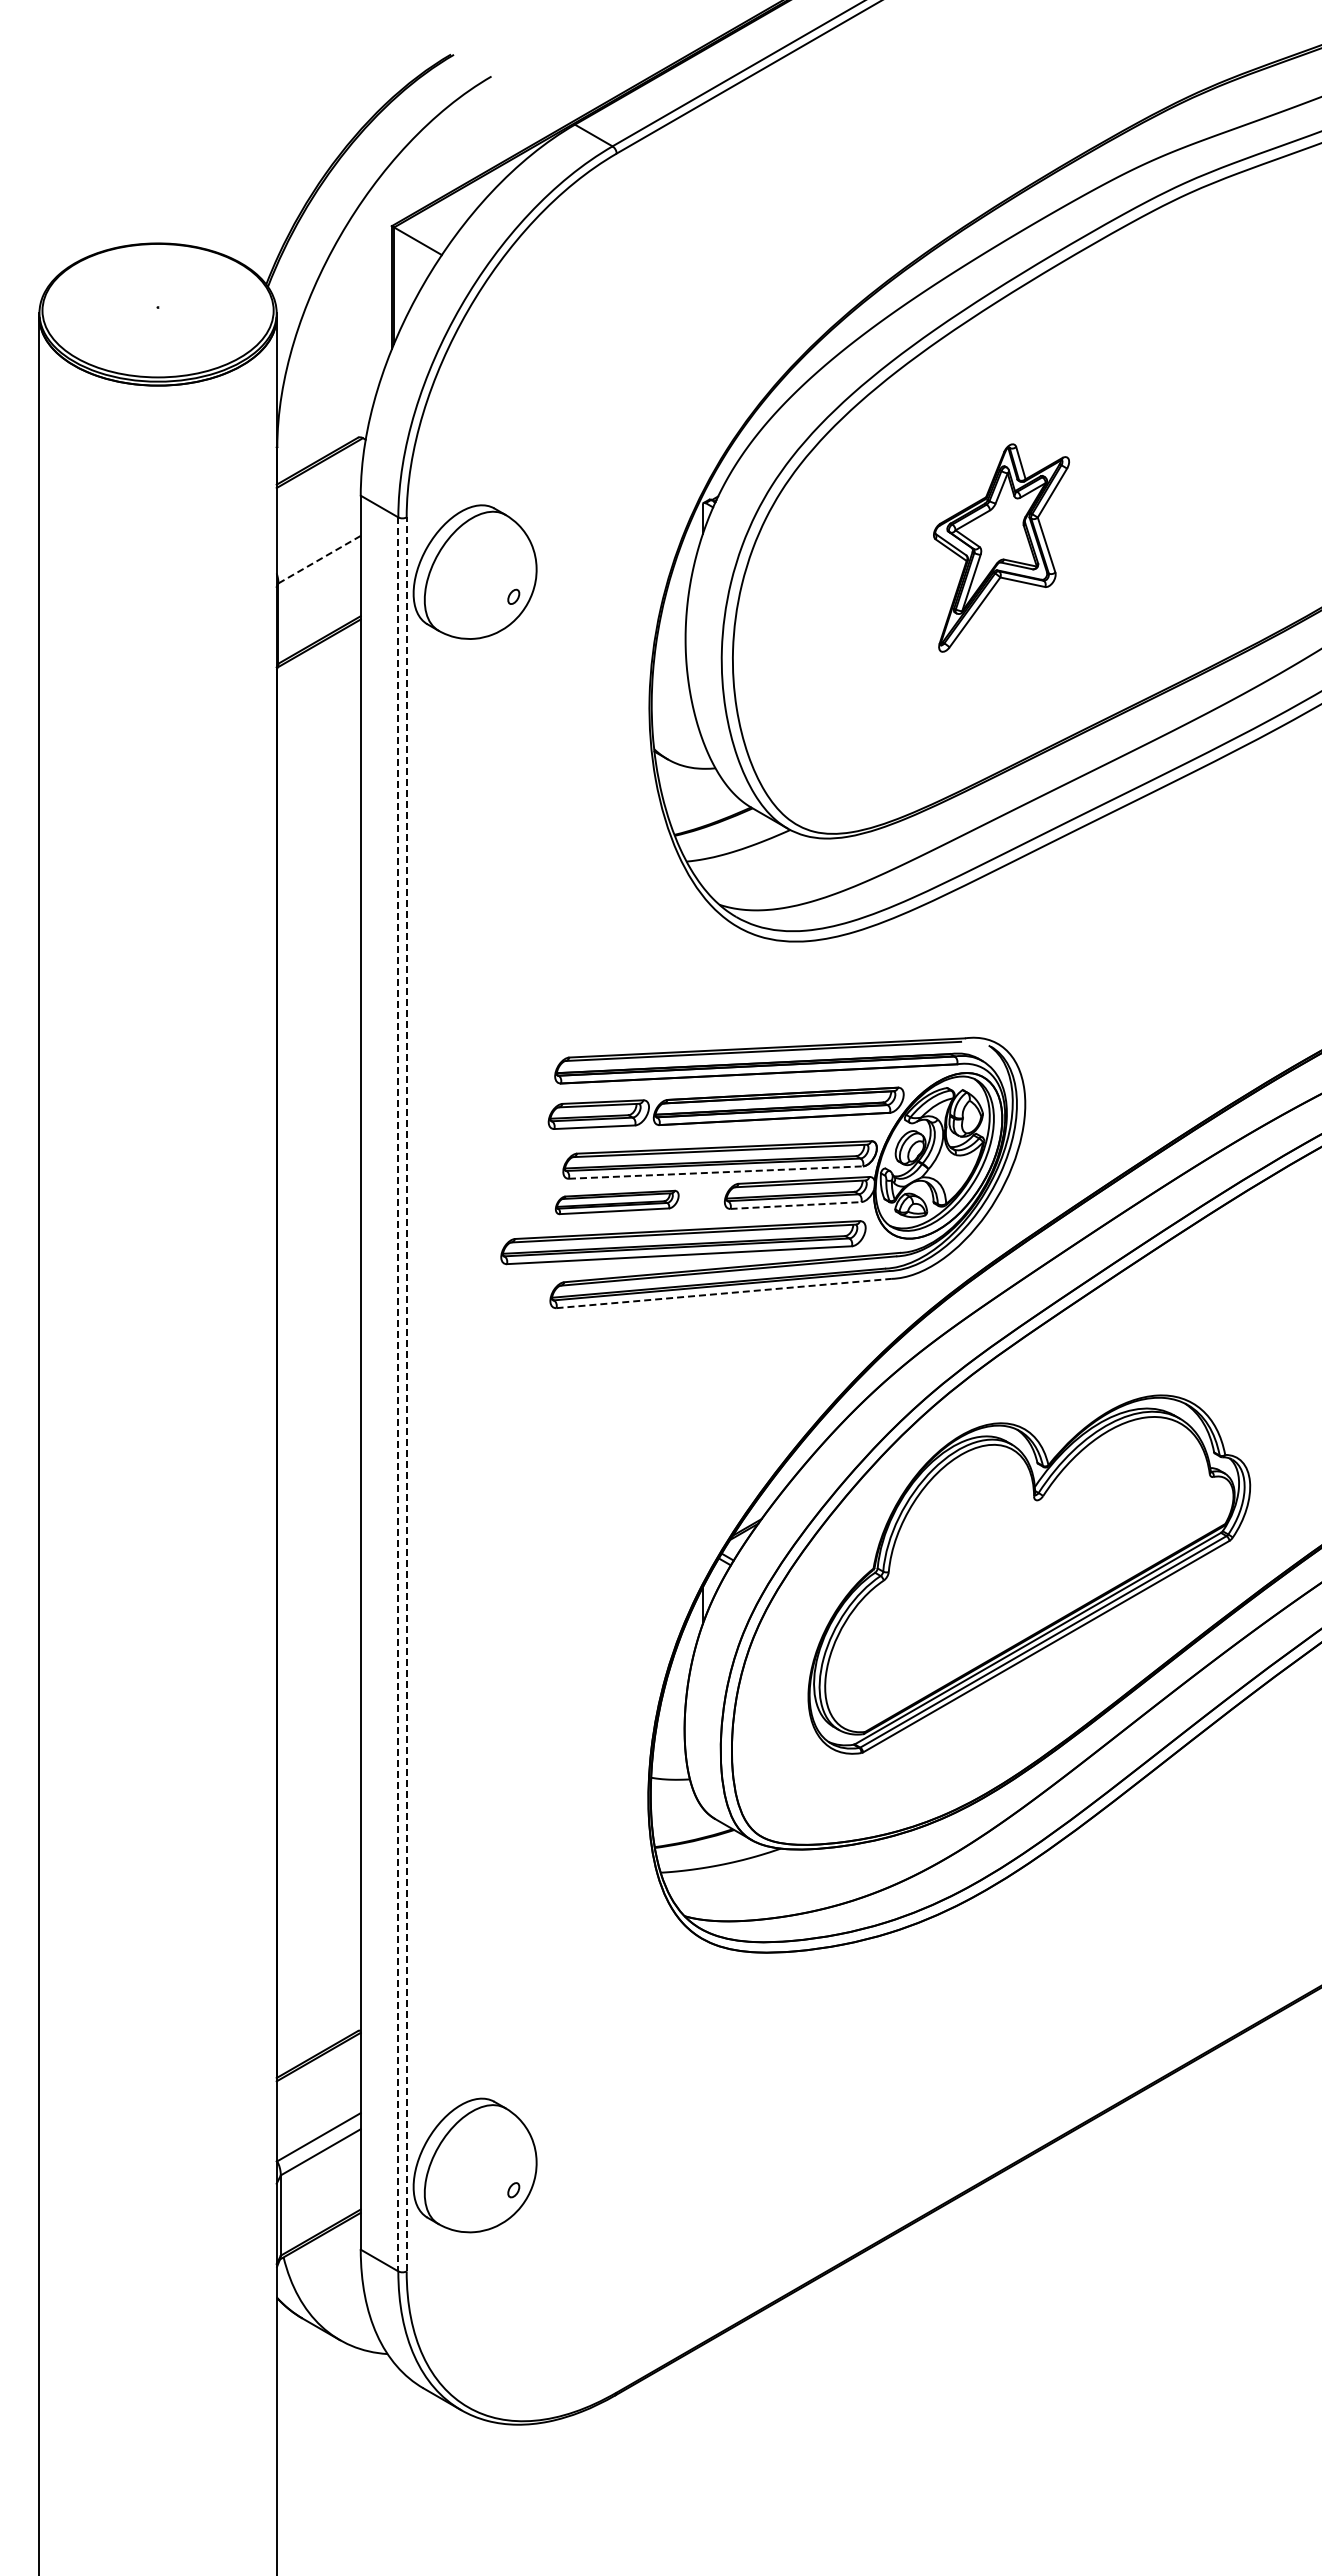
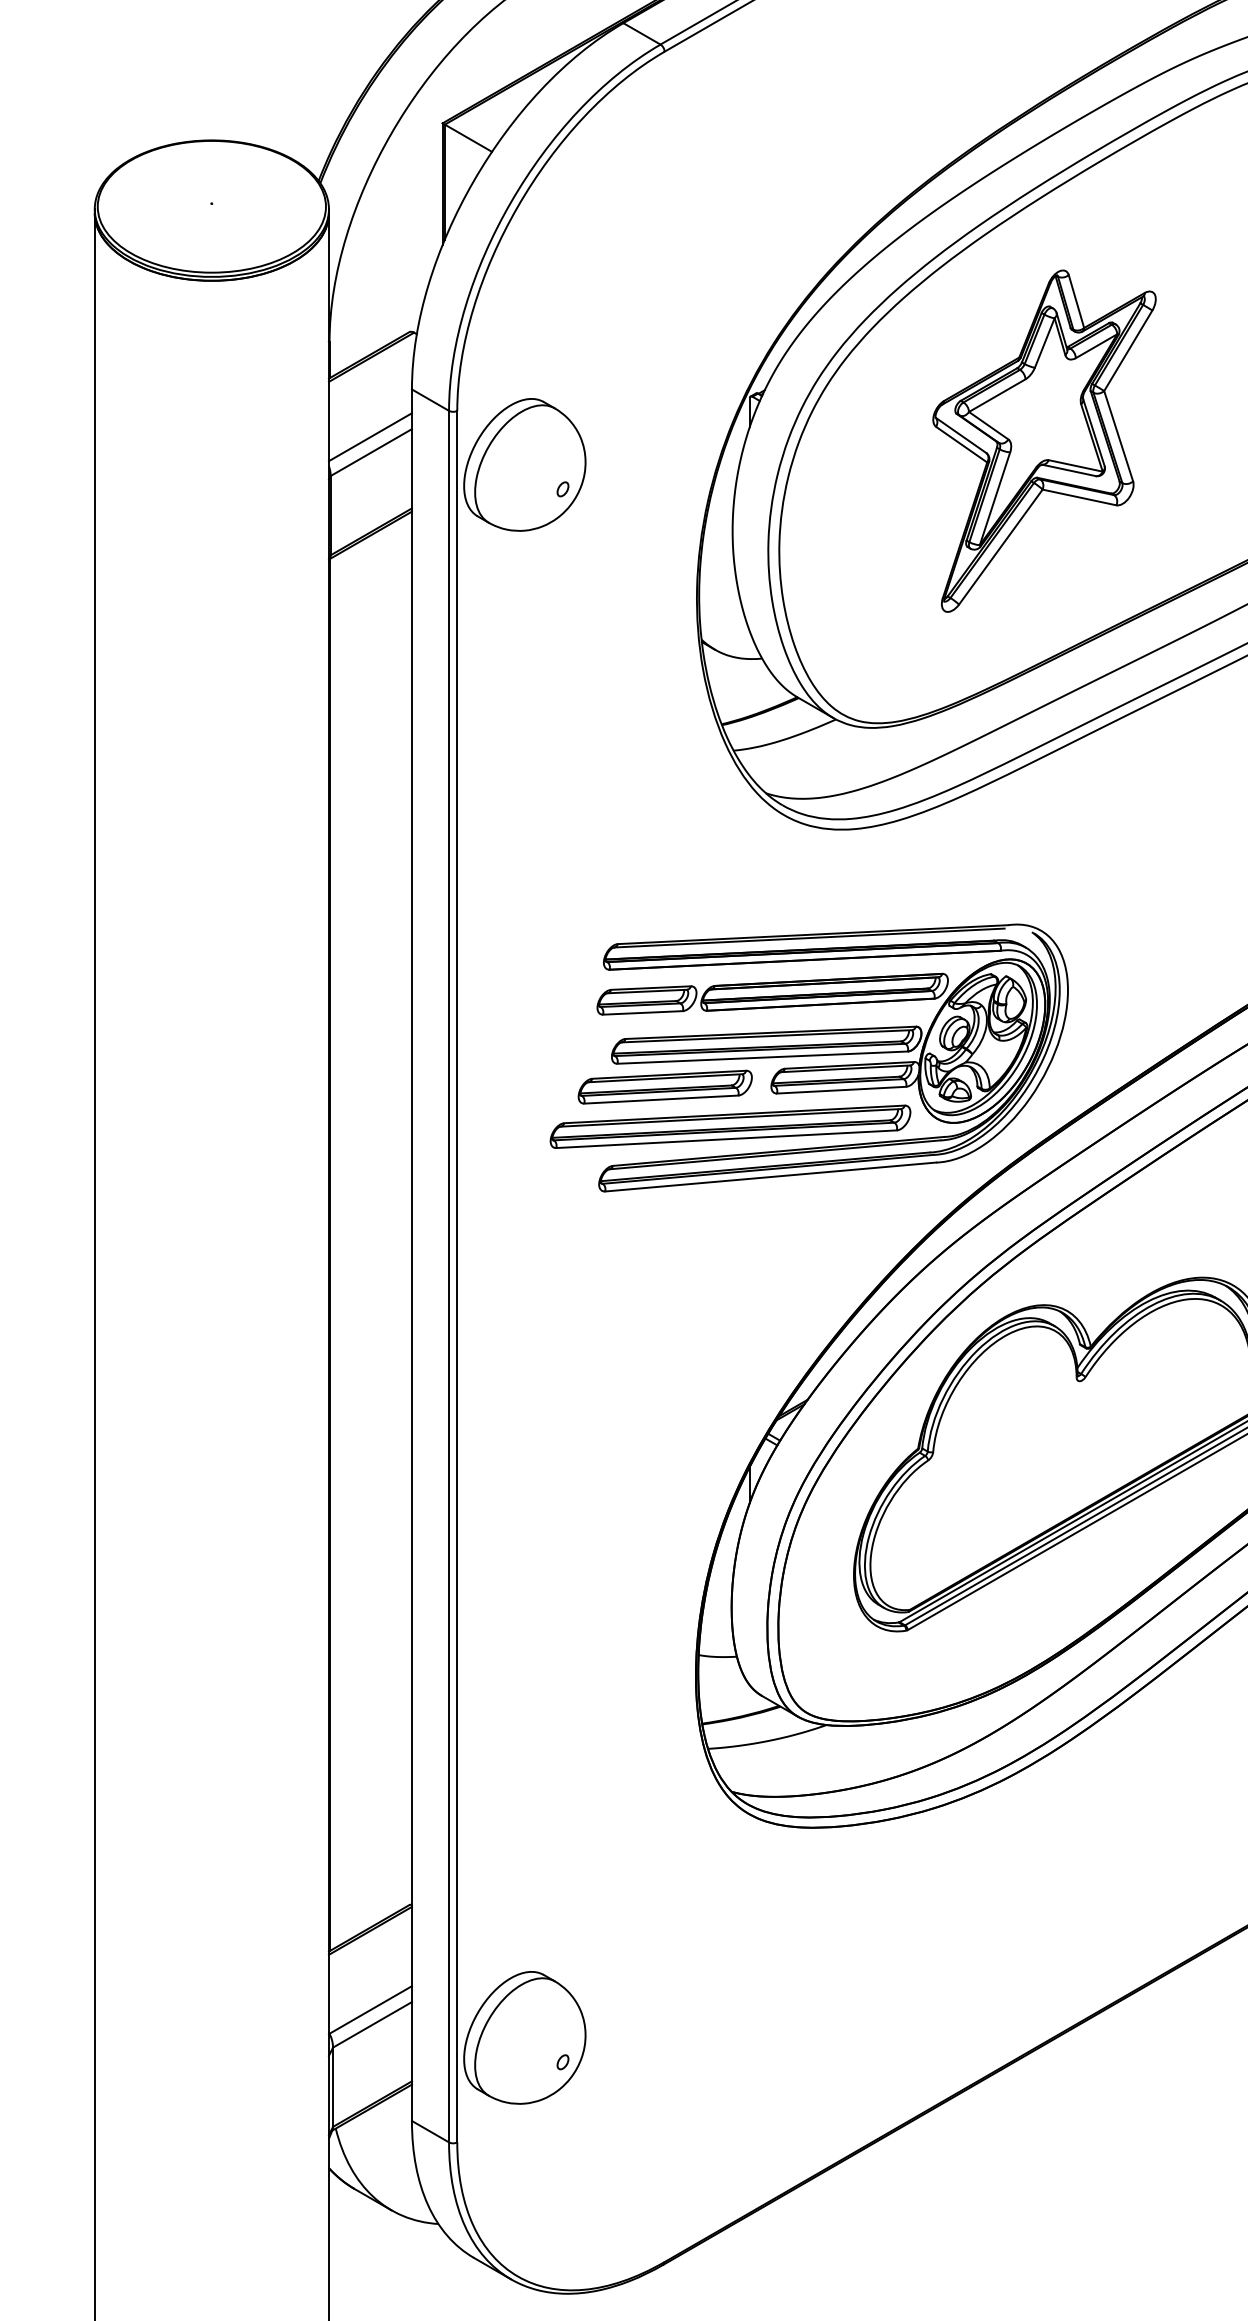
line: (318, 543) -> (370, 436), added
part: (1001, 547) -> (1044, 440), size x1.67
line: (319, 559) -> (371, 452), dashed -> solid
line: (716, 1172) -> (763, 1057), dashed -> solid
part: (616, 1202) -> (664, 1087), size x1.43
line: (796, 1205) -> (842, 1090), dashed -> solid
line: (724, 1293) -> (771, 1177), dashed -> solid
line: (398, 1394) -> (449, 1276), dashed -> solid
line: (406, 1394) -> (457, 1276), dashed -> solid

